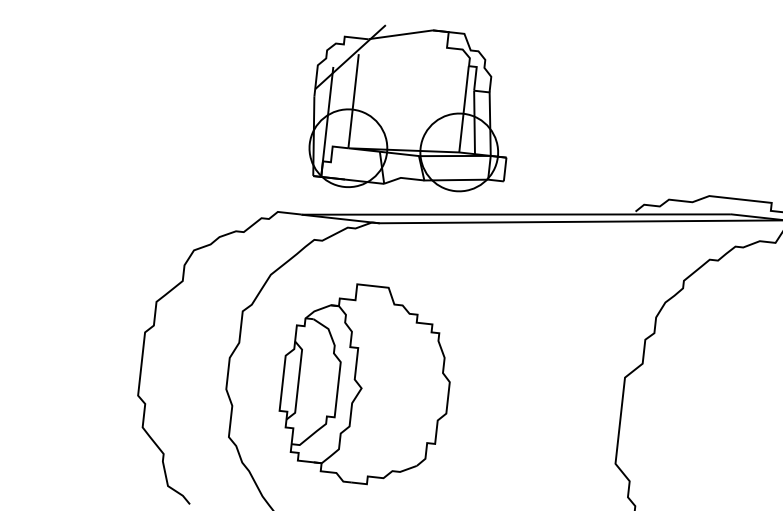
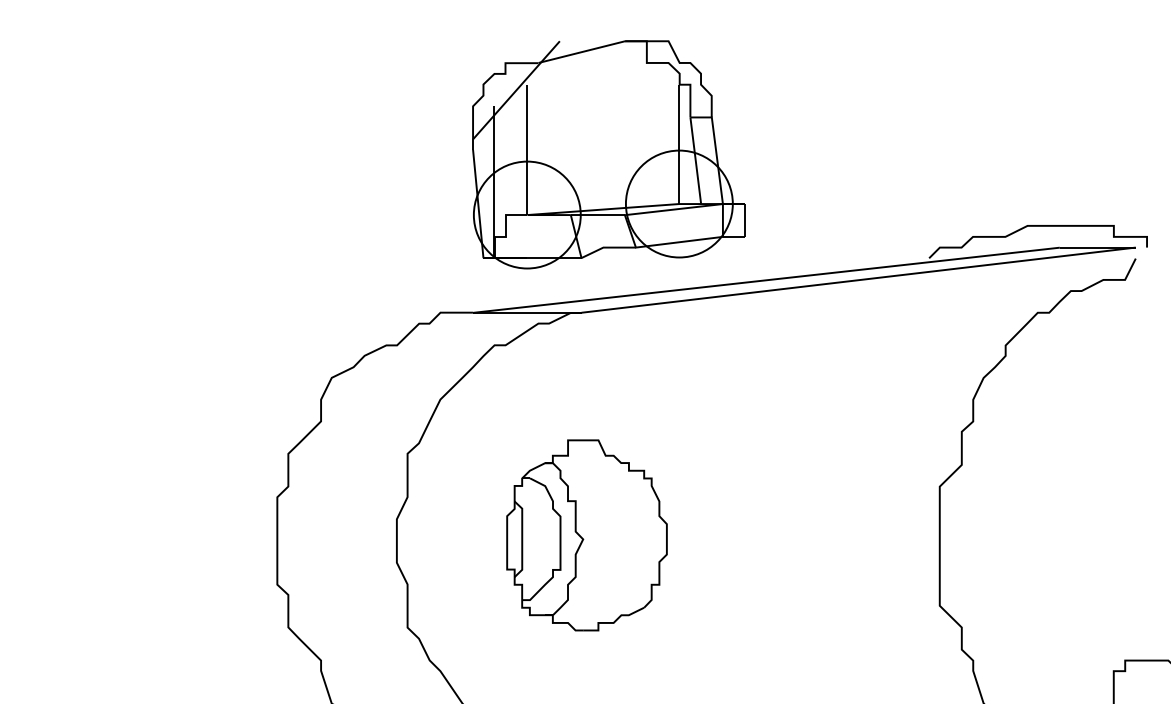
part: (365, 384) -> (586, 535), size x0.7

